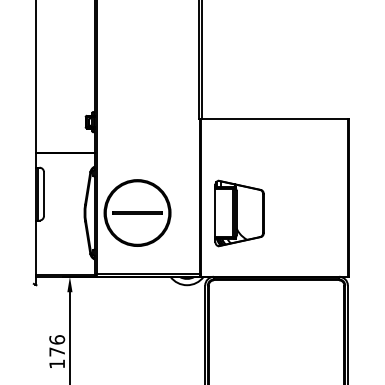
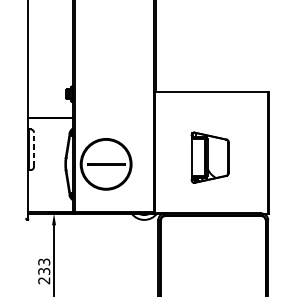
line: (43, 193) -> (33, 149), solid -> dashed
part: (239, 213) -> (210, 157), moved
text: (57, 351) -> (44, 271), 176 -> 233

